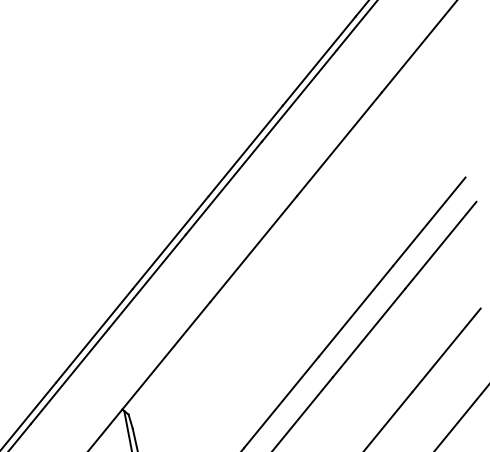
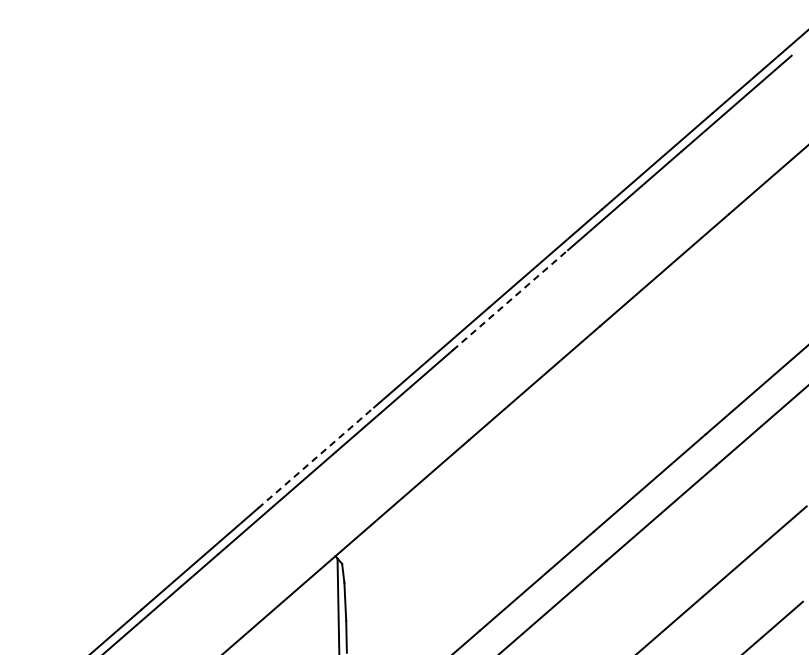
line: (223, 187) -> (510, 299), solid -> dashed
line: (94, 335) -> (316, 457), solid -> dashed

